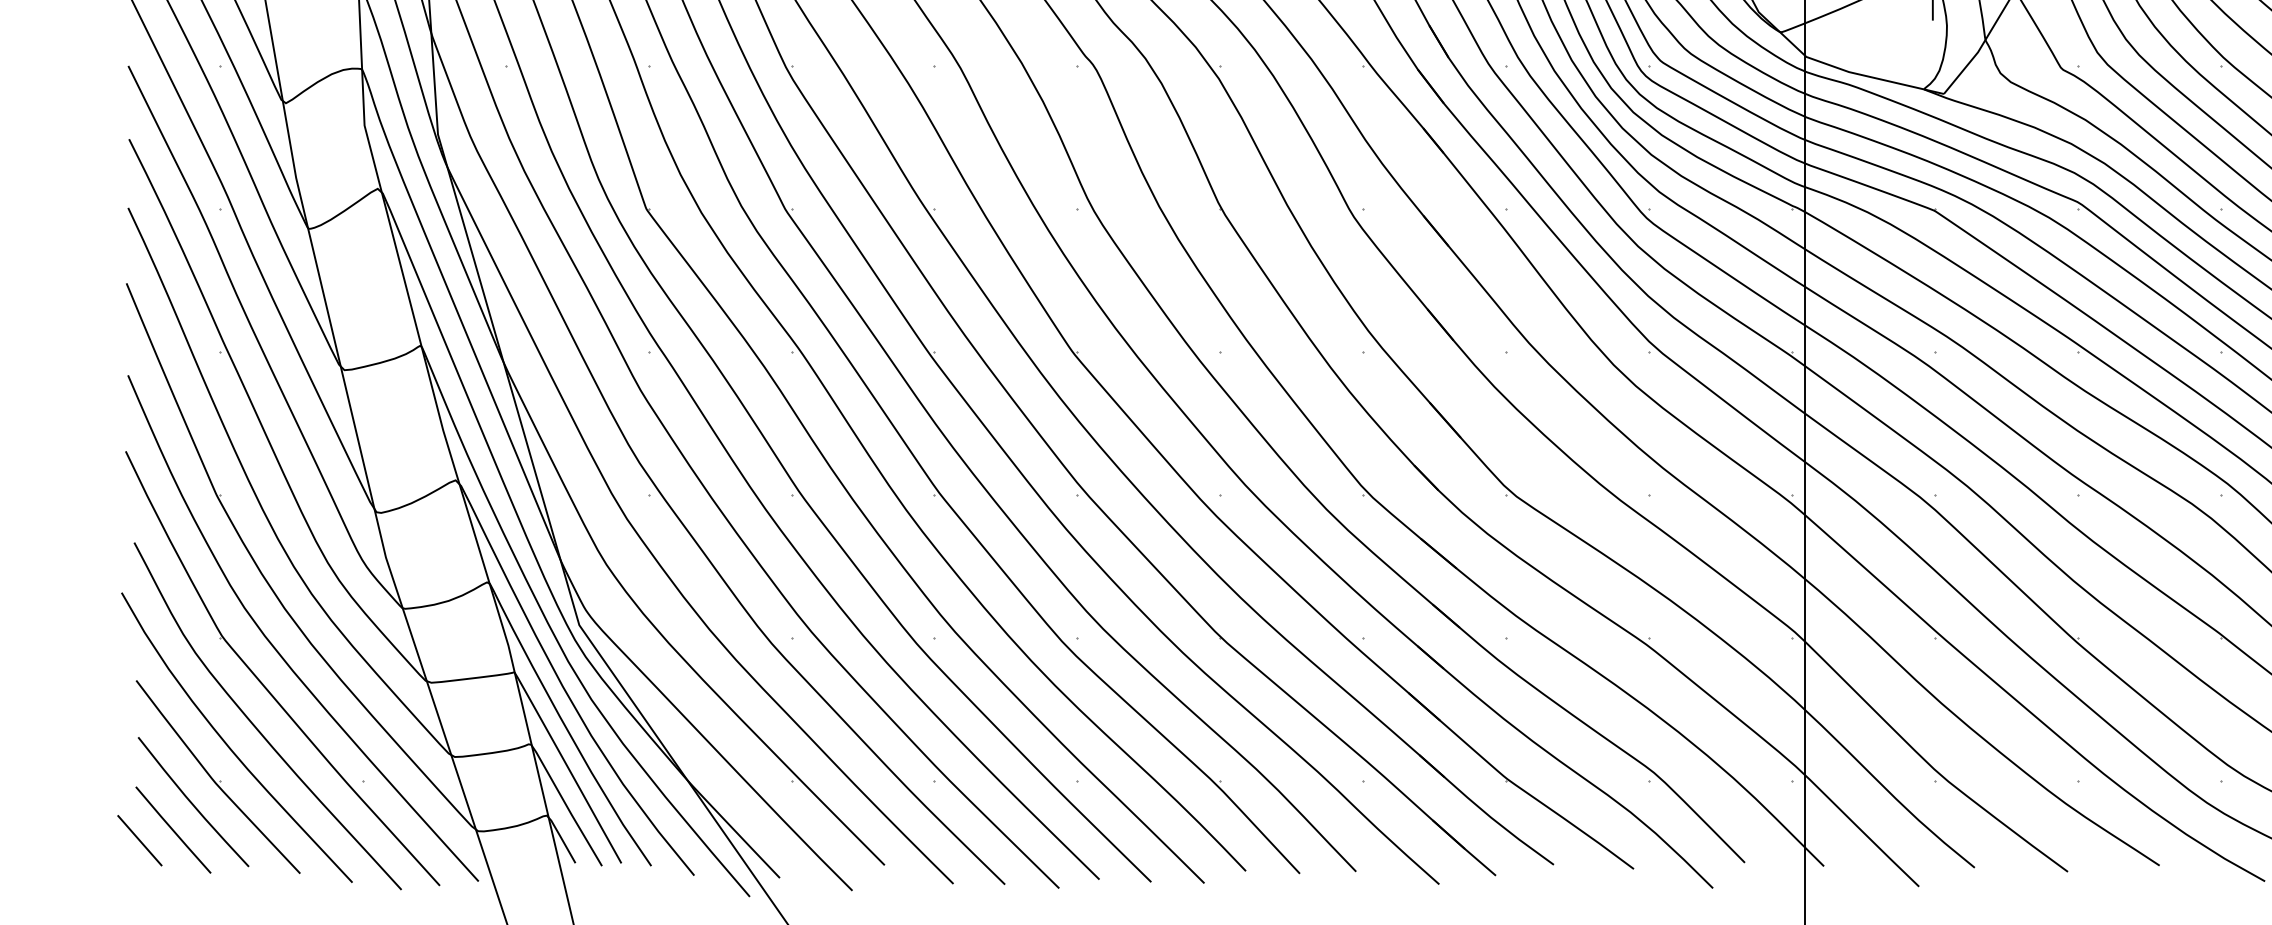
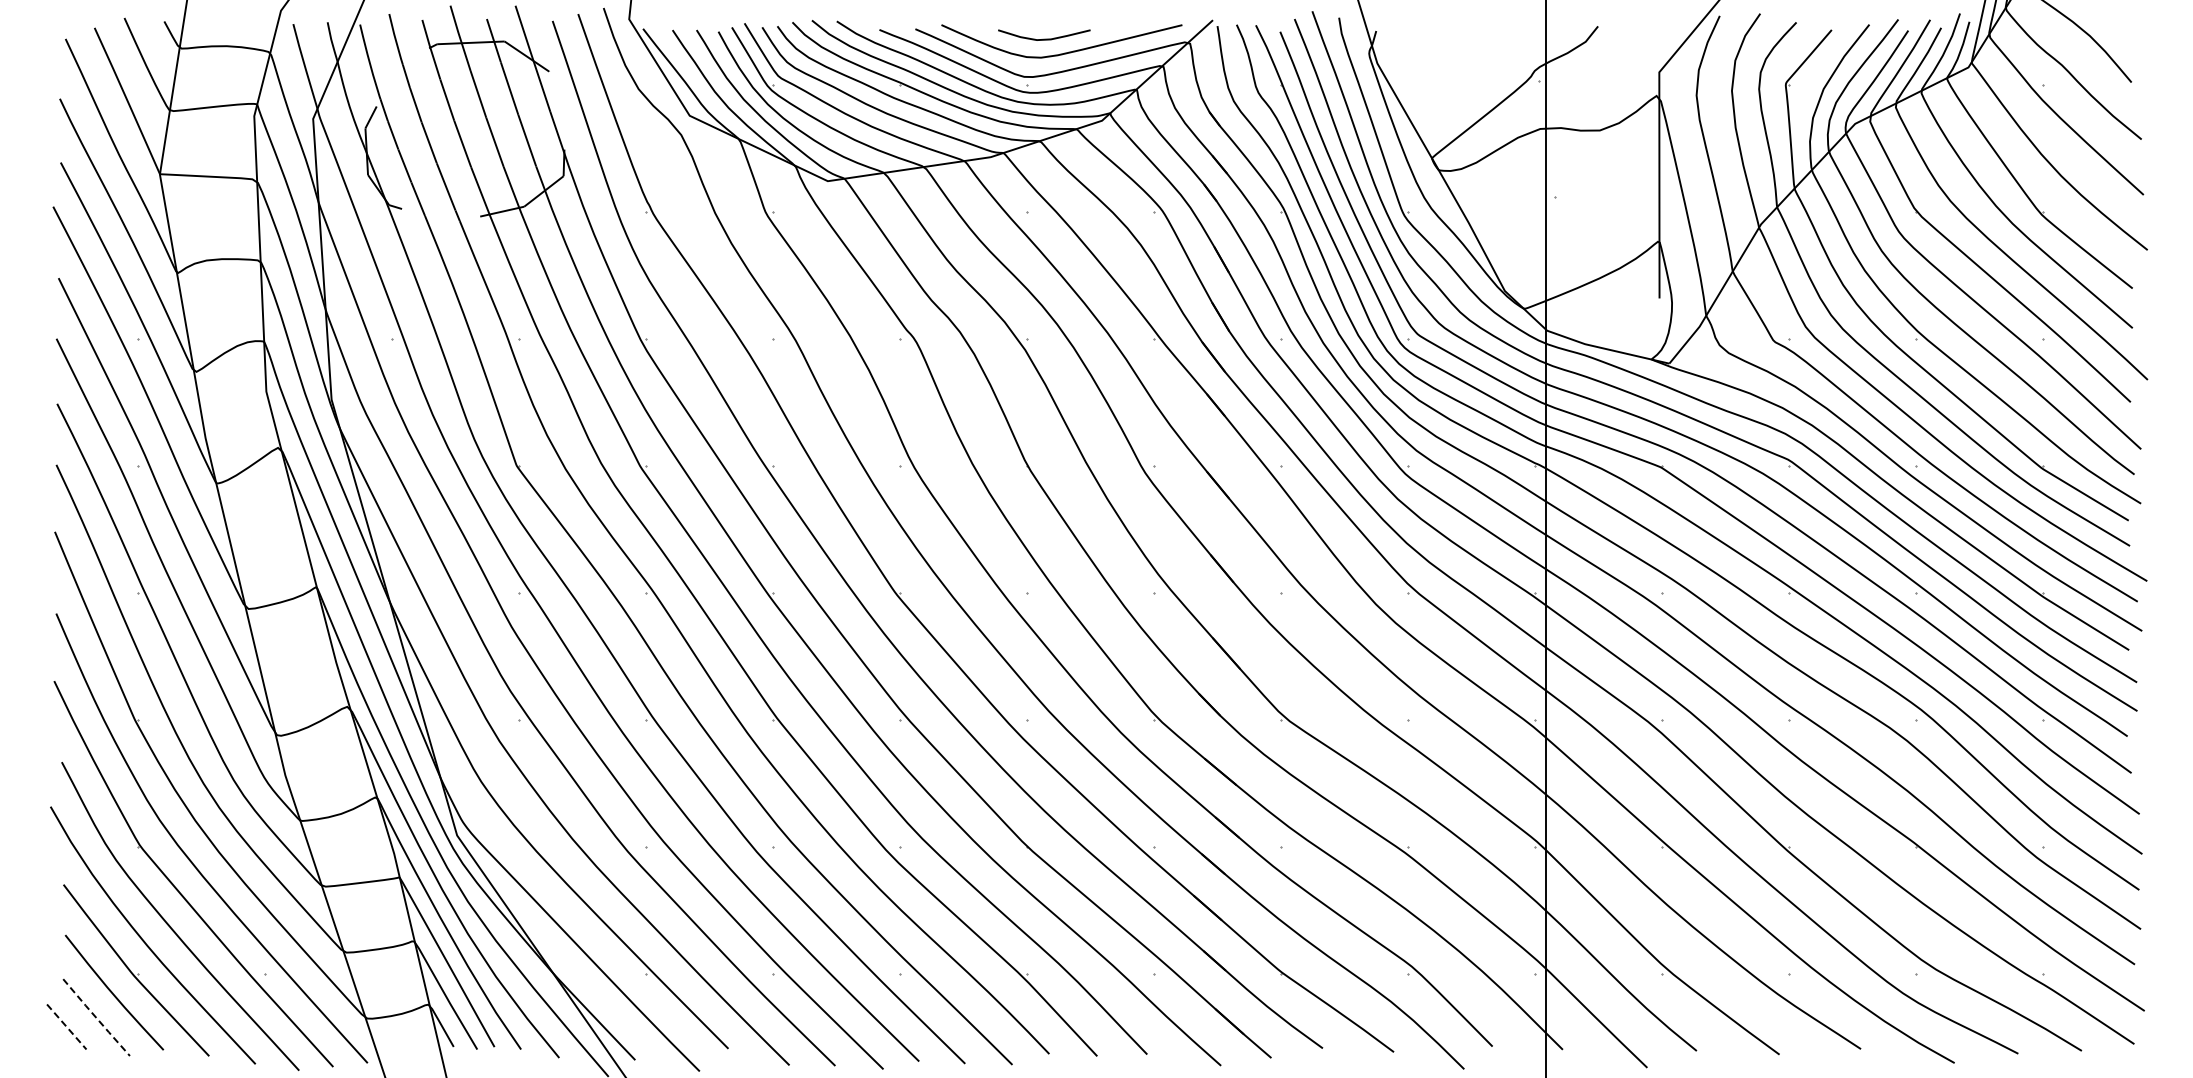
line: (173, 831) -> (96, 1018), solid -> dashed
line: (139, 841) -> (66, 1027), solid -> dashed

